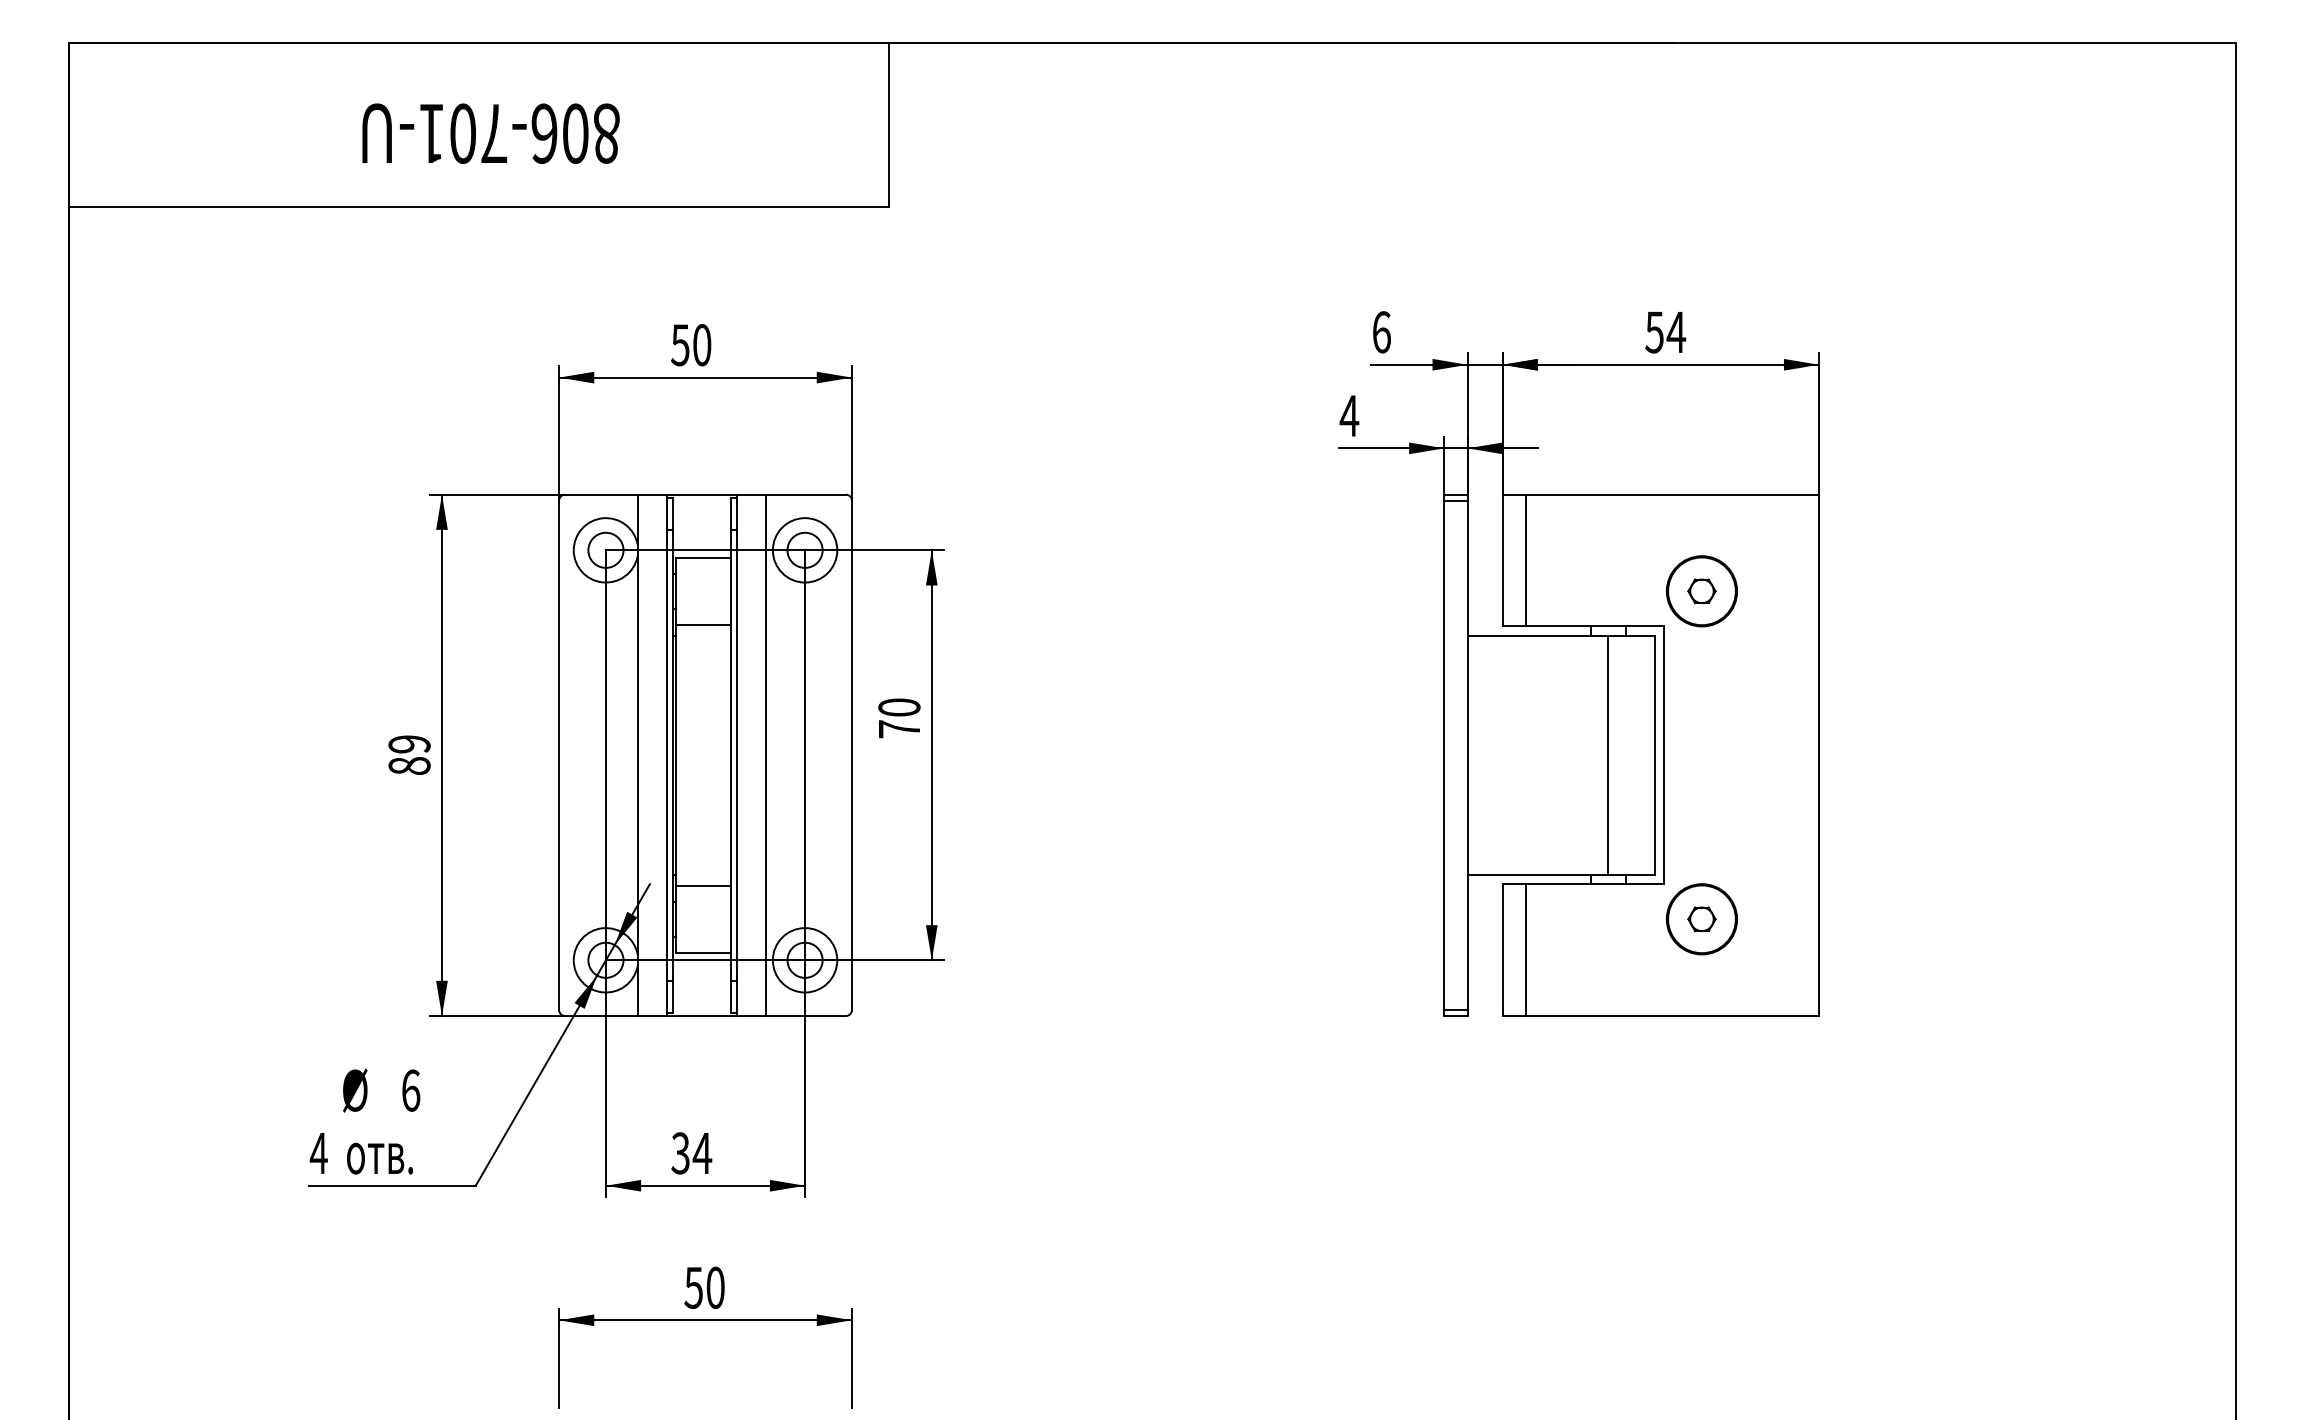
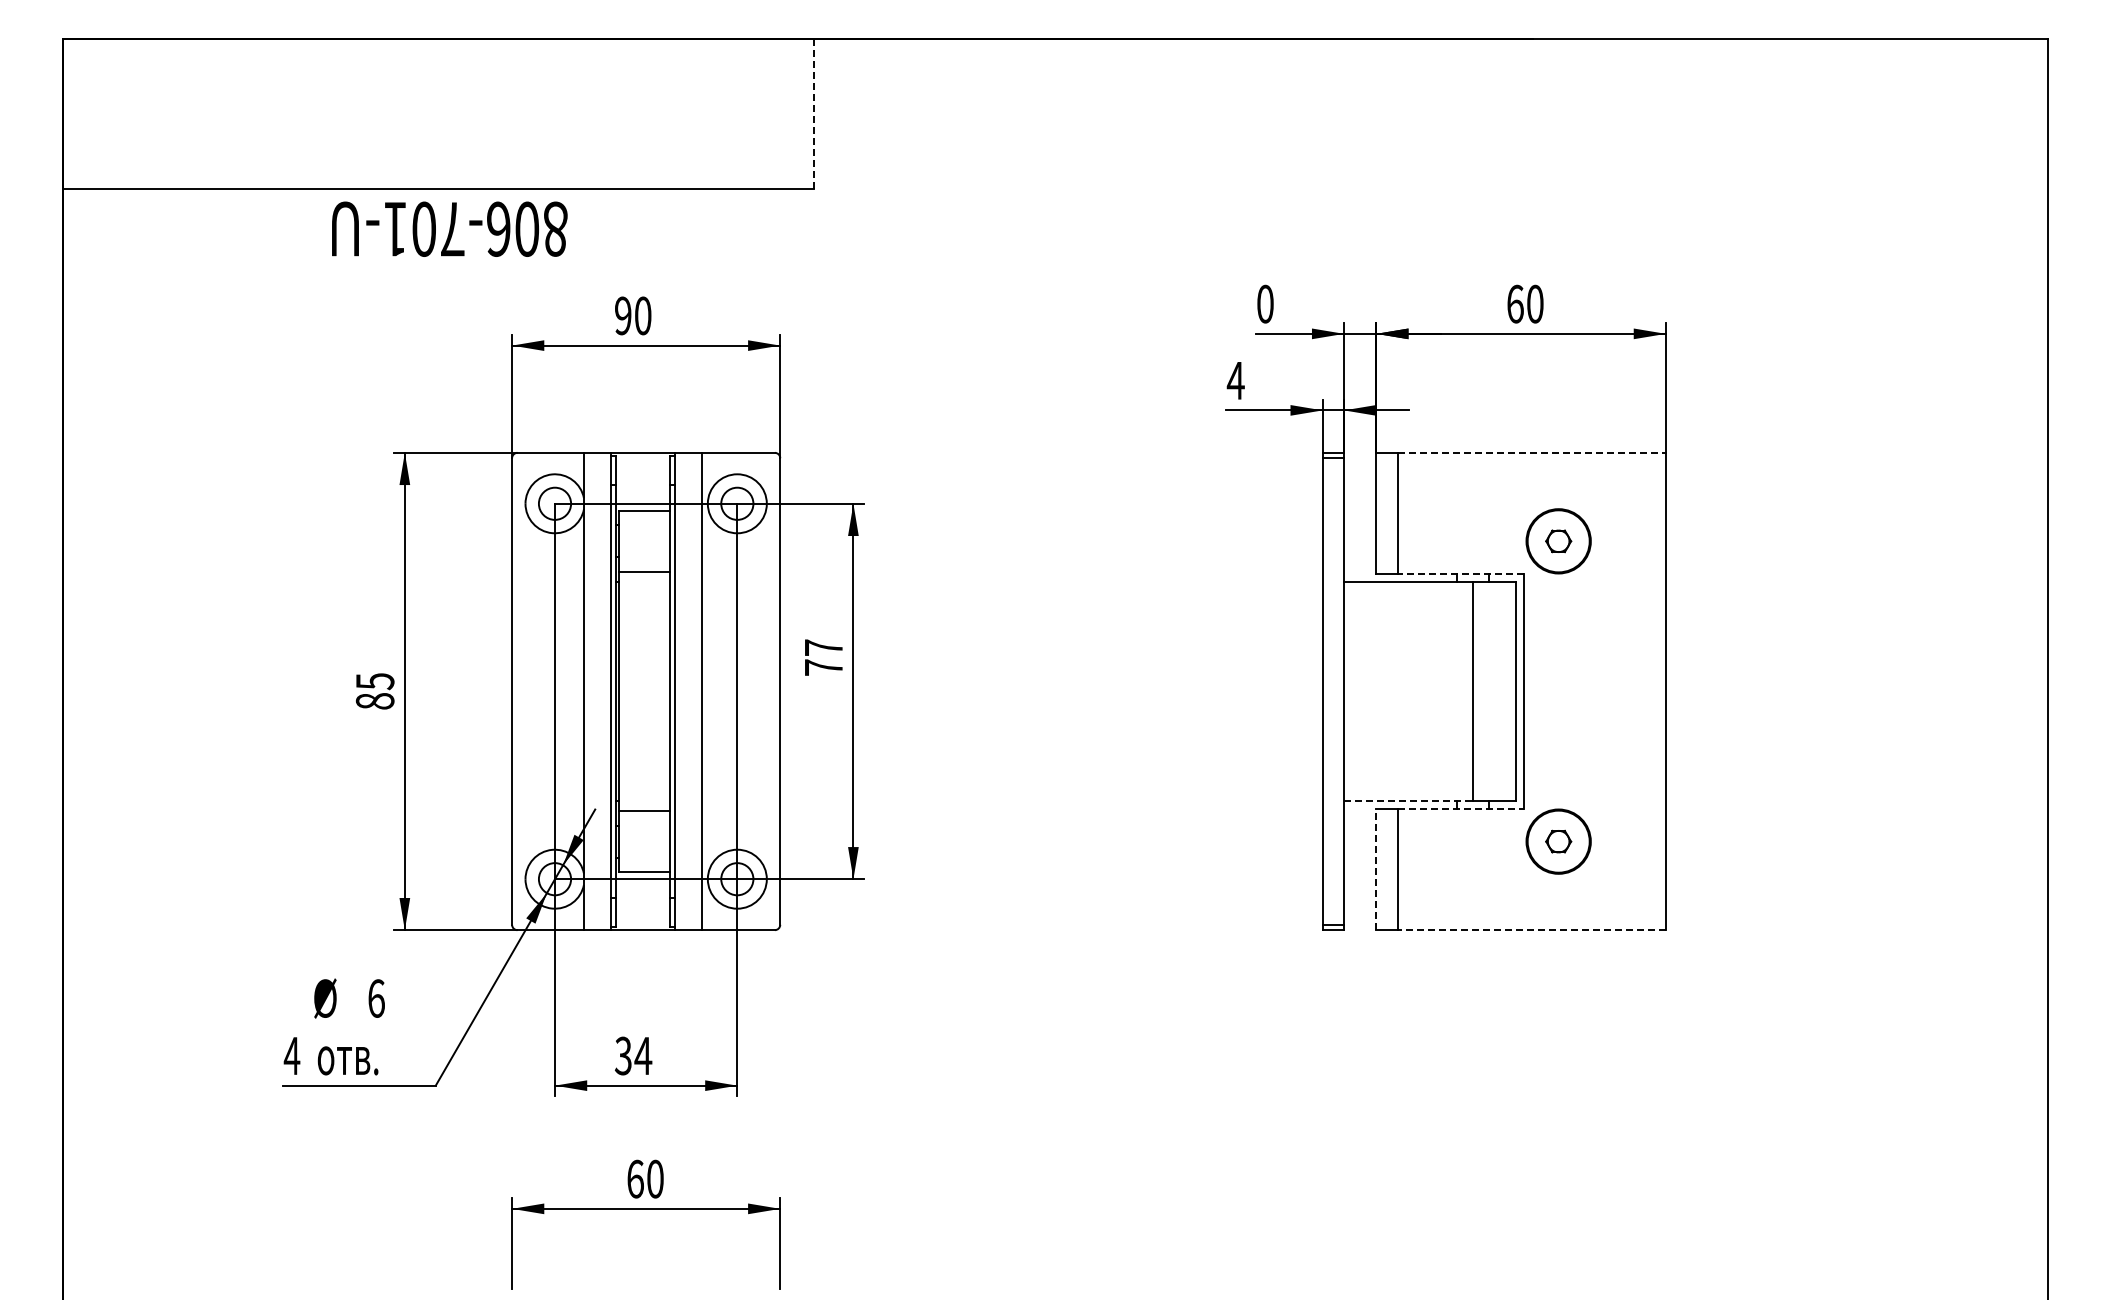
line: (889, 124) -> (814, 113), solid -> dashed
text: (490, 132) -> (449, 228), moved
text: (1381, 331) -> (1265, 303), 6 -> 0
text: (1665, 331) -> (1525, 303), 54 -> 60
text: (679, 344) -> (622, 315), 50 -> 90
line: (1673, 494) -> (1532, 452), solid -> dashed
line: (1594, 626) -> (1460, 573), solid -> dashed
text: (899, 707) -> (823, 647), 70 -> 77
text: (408, 744) -> (374, 681), 89 -> 85
line: (1539, 874) -> (1409, 800), solid -> dashed
line: (1595, 884) -> (1461, 809), solid -> dashed
line: (1503, 949) -> (1376, 869), solid -> dashed
line: (1672, 1016) -> (1531, 930), solid -> dashed
text: (692, 1287) -> (634, 1178), 50 -> 60

